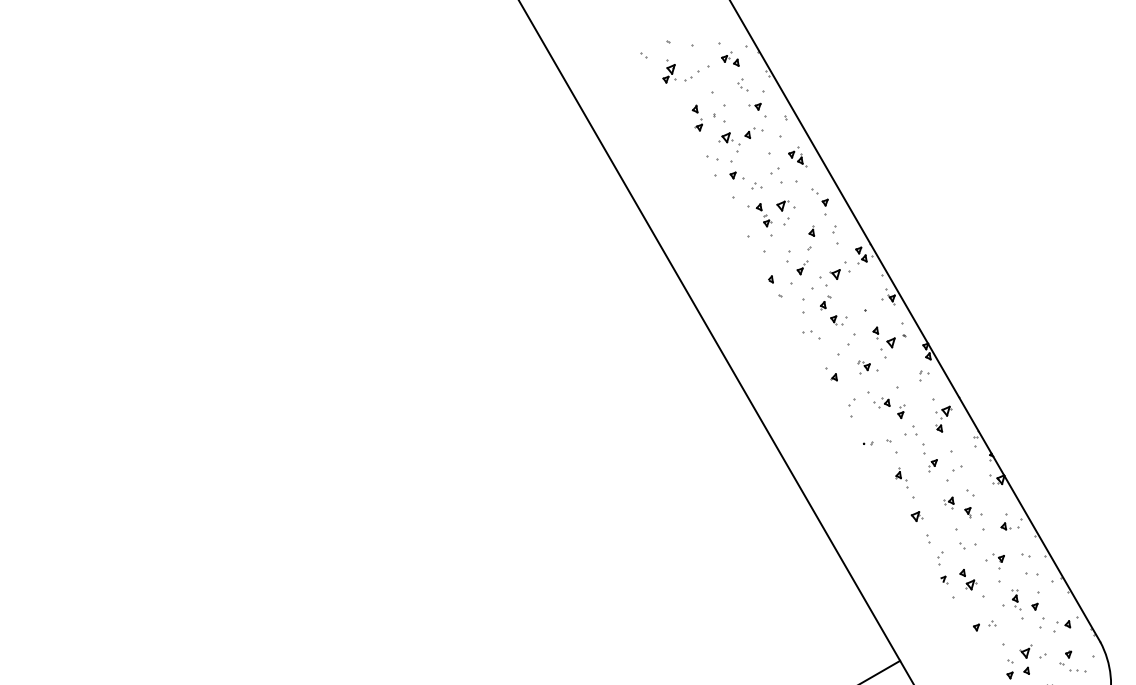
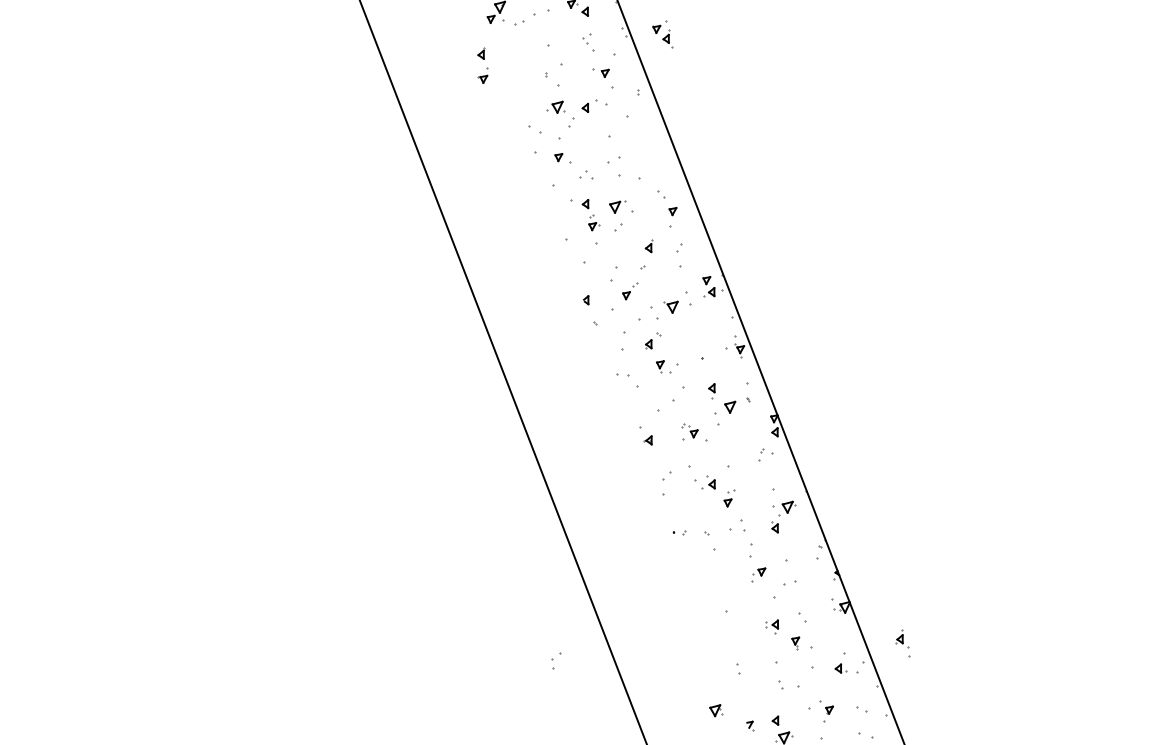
part: (696, 117) -> (481, 65), moved
part: (797, 156) -> (663, 32), moved
part: (901, 477) -> (903, 642), moved
part: (916, 516) -> (715, 710), moved
part: (940, 558) -> (555, 661), moved

